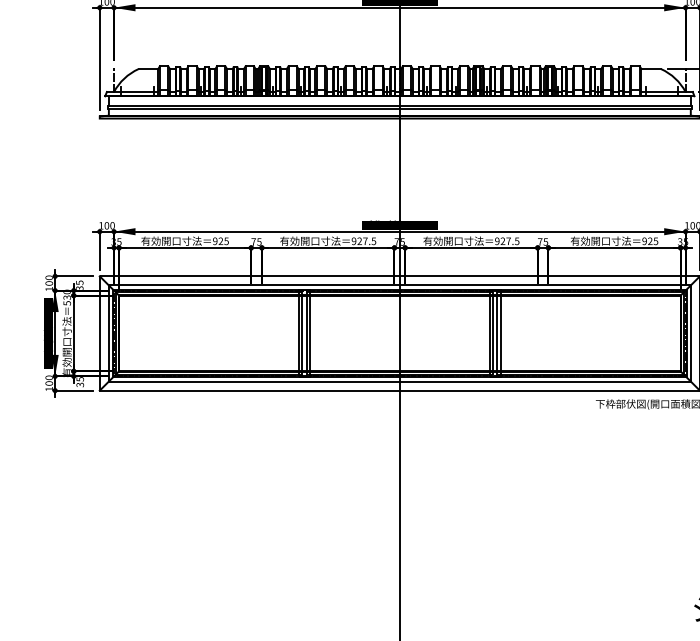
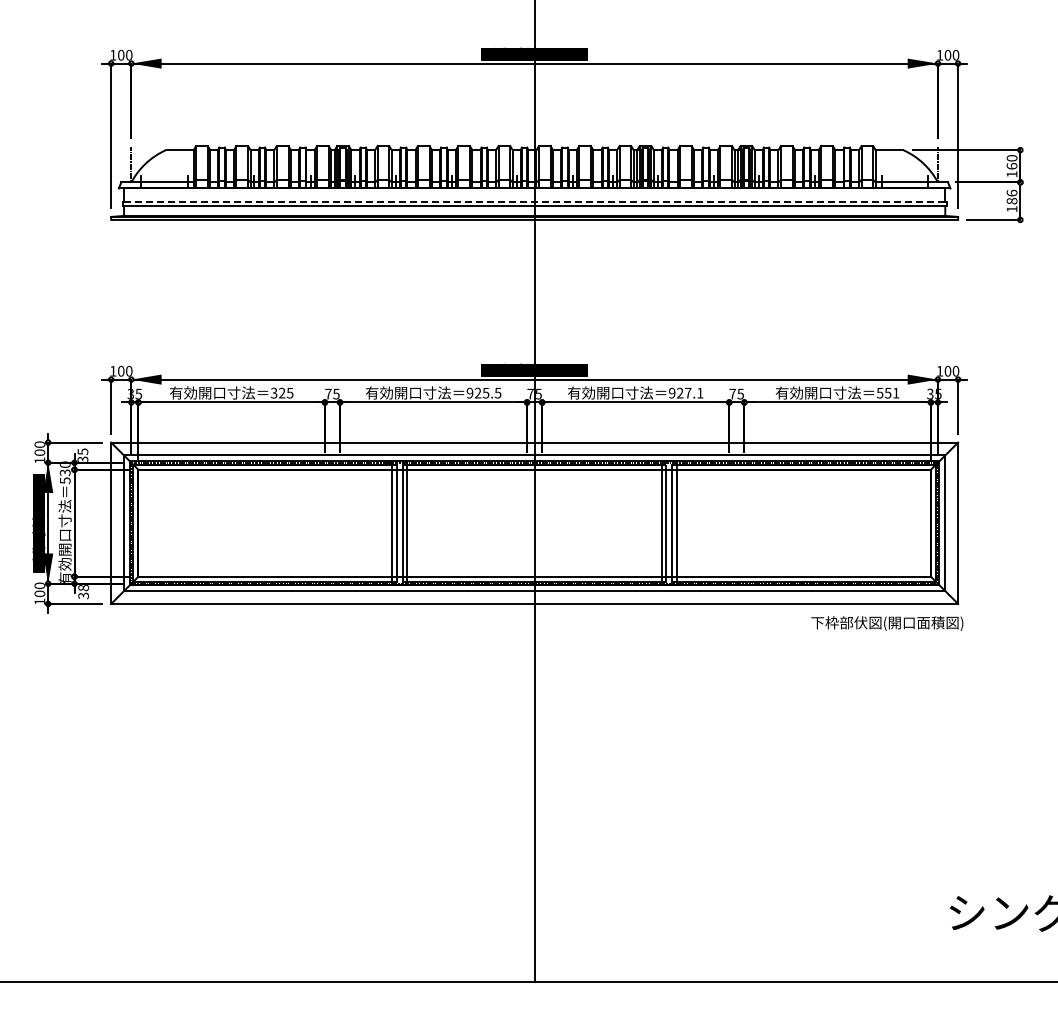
line: (400, 105) -> (535, 201), solid -> dashed
text: (649, 240) -> (887, 392), 925 -> 551
text: (214, 241) -> (273, 393), 925 -> 325
text: (365, 241) -> (485, 393), 927.5 -> 925.5
text: (517, 241) -> (700, 393), 927.5 -> 927.1
text: (80, 379) -> (83, 588), 35 -> 38

